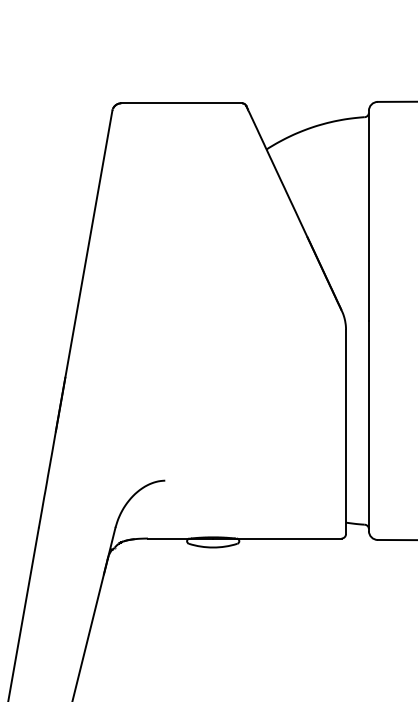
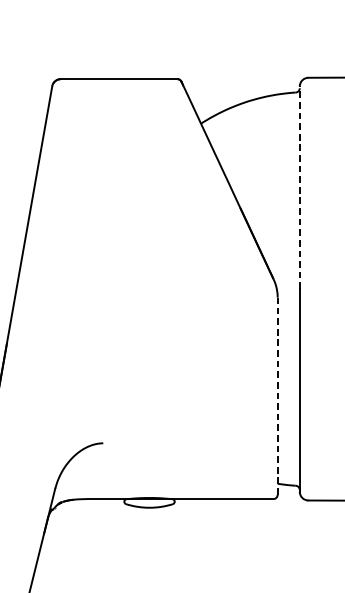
line: (368, 215) -> (299, 187), solid -> dashed
line: (346, 431) -> (278, 395), solid -> dashed

